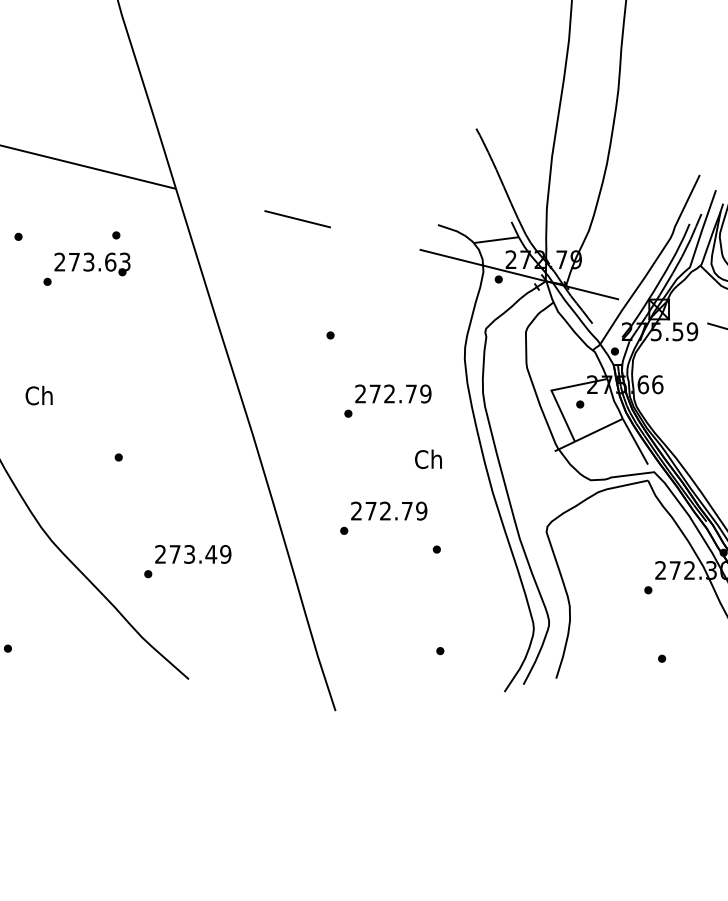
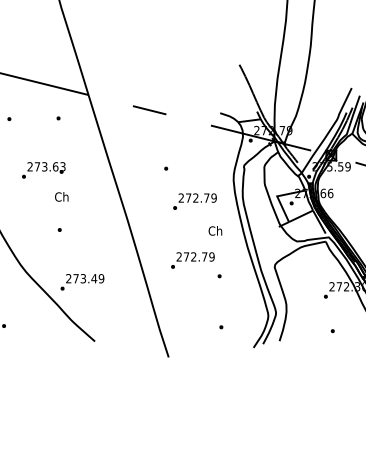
text: (86, 269) -> (43, 170), moved
text: (38, 394) -> (61, 196), moved
text: (187, 561) -> (82, 282), moved

